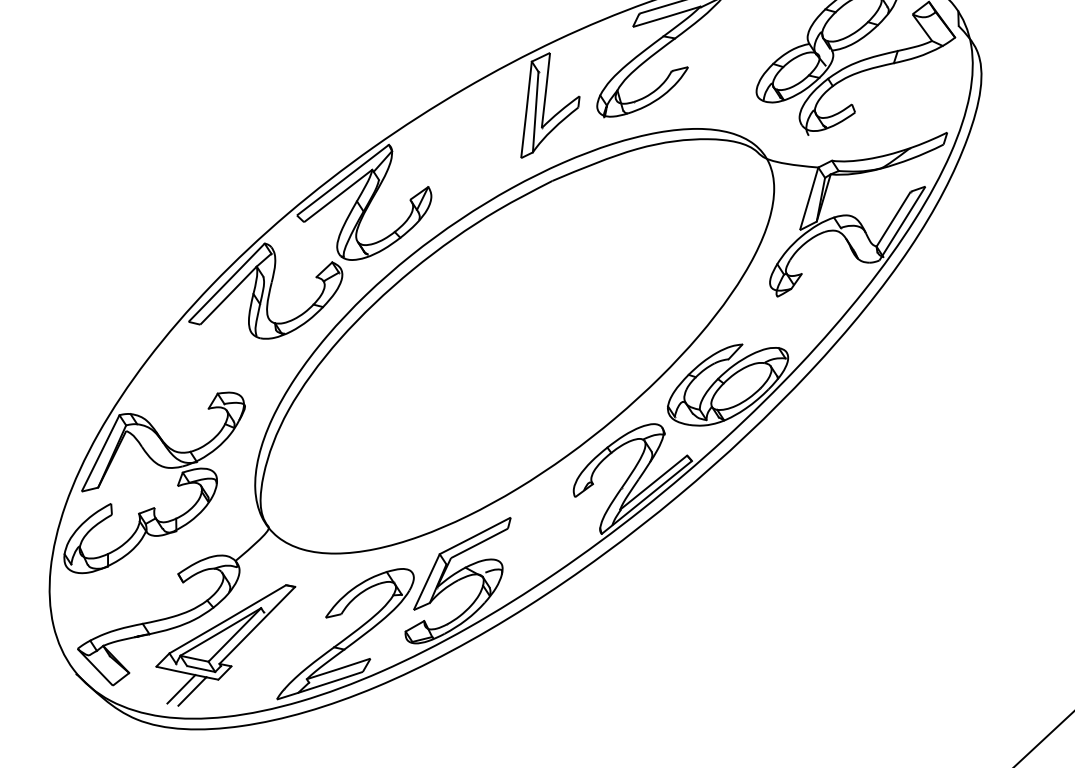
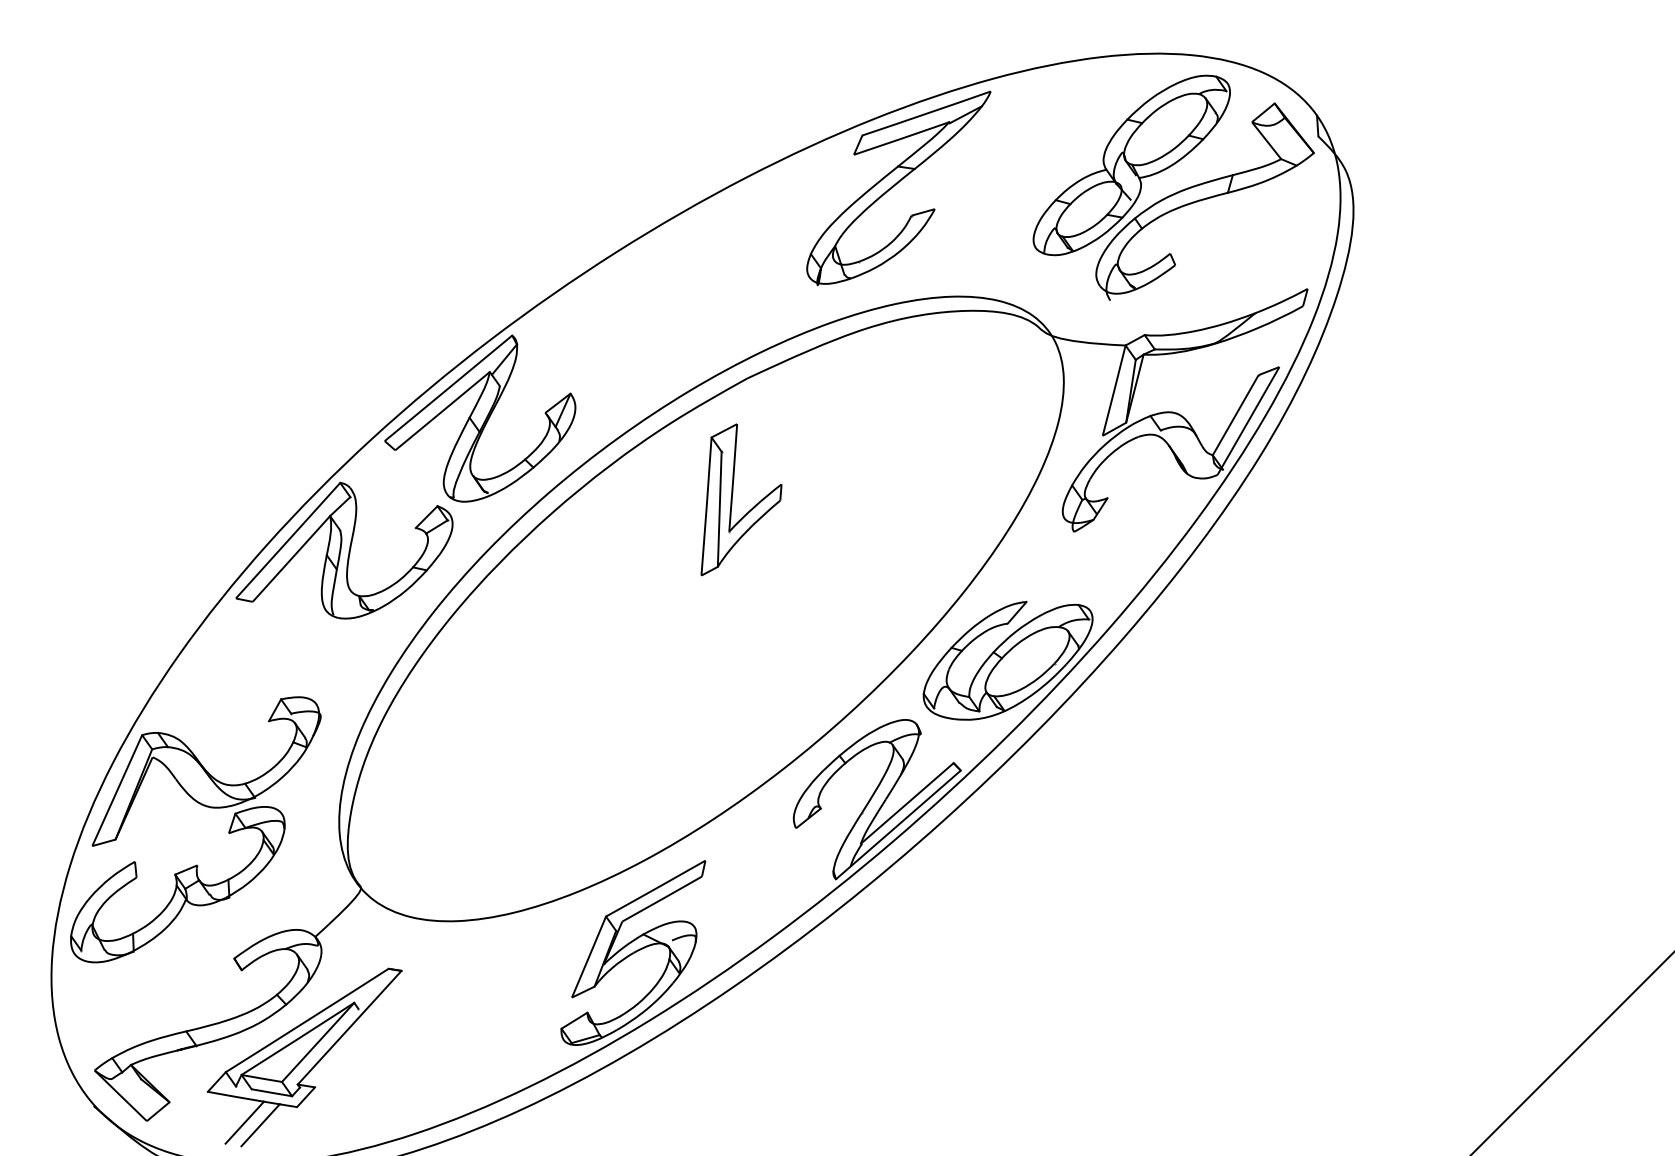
part: (544, 105) -> (732, 499), moved
part: (345, 634) -> (475, 1035), removed

